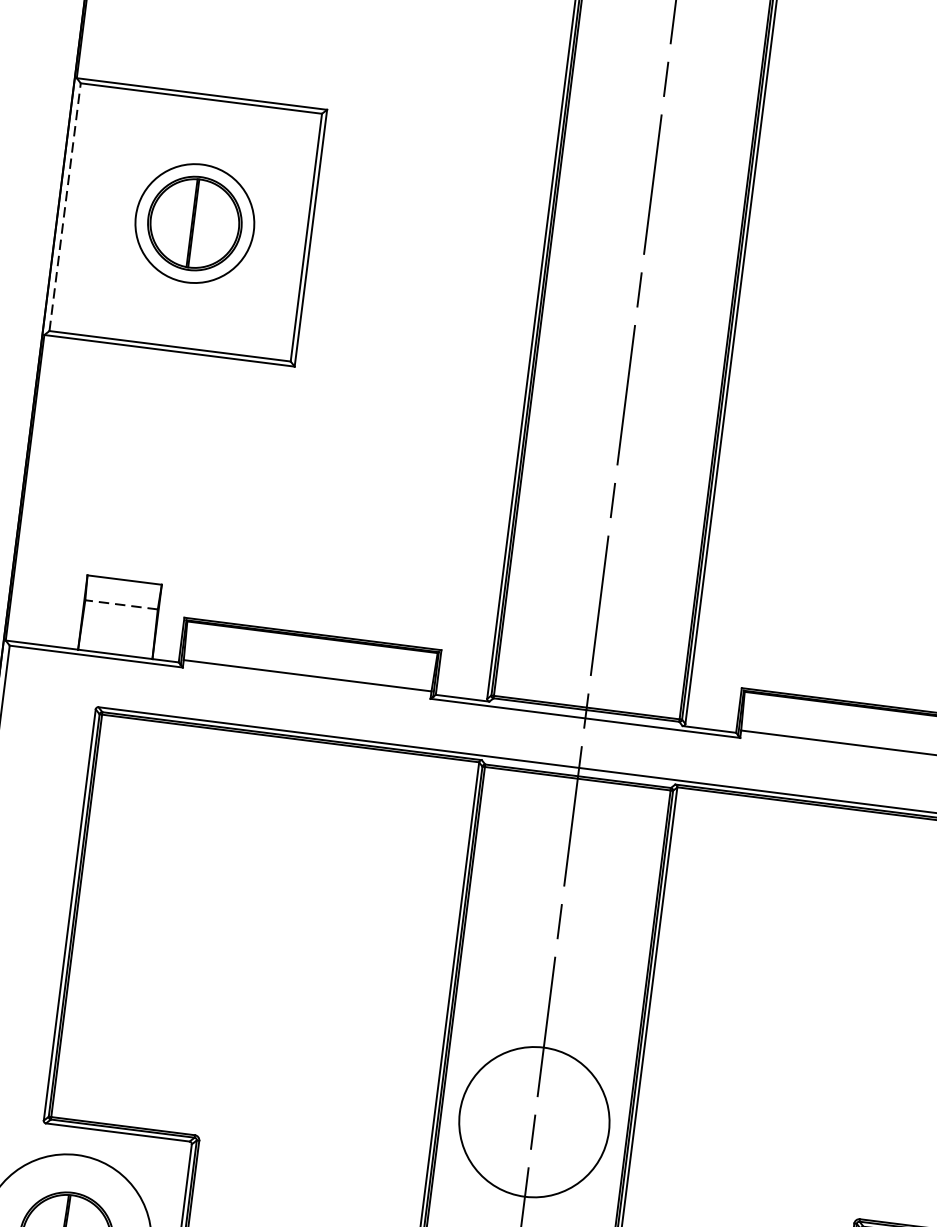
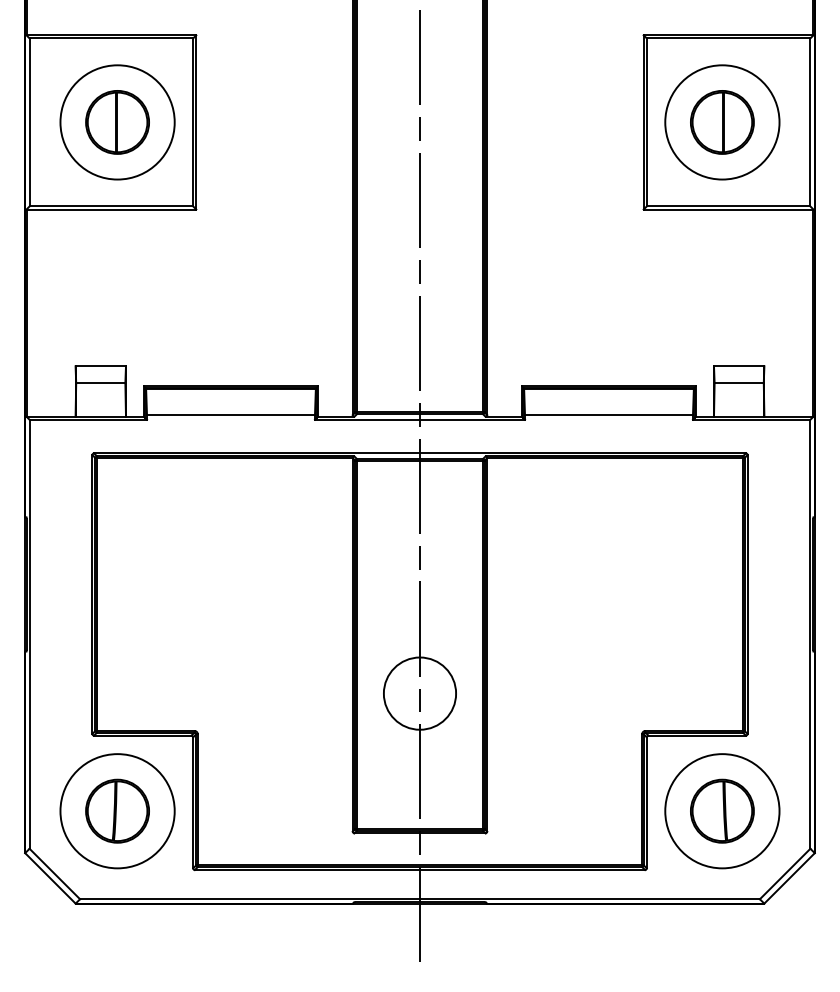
line: (65, 205) -> (29, 121), dashed -> solid
circle: (194, 223) -> (117, 122), size x1.43
line: (121, 605) -> (100, 383), dashed -> solid
circle: (533, 1121) -> (419, 693), size x0.71

